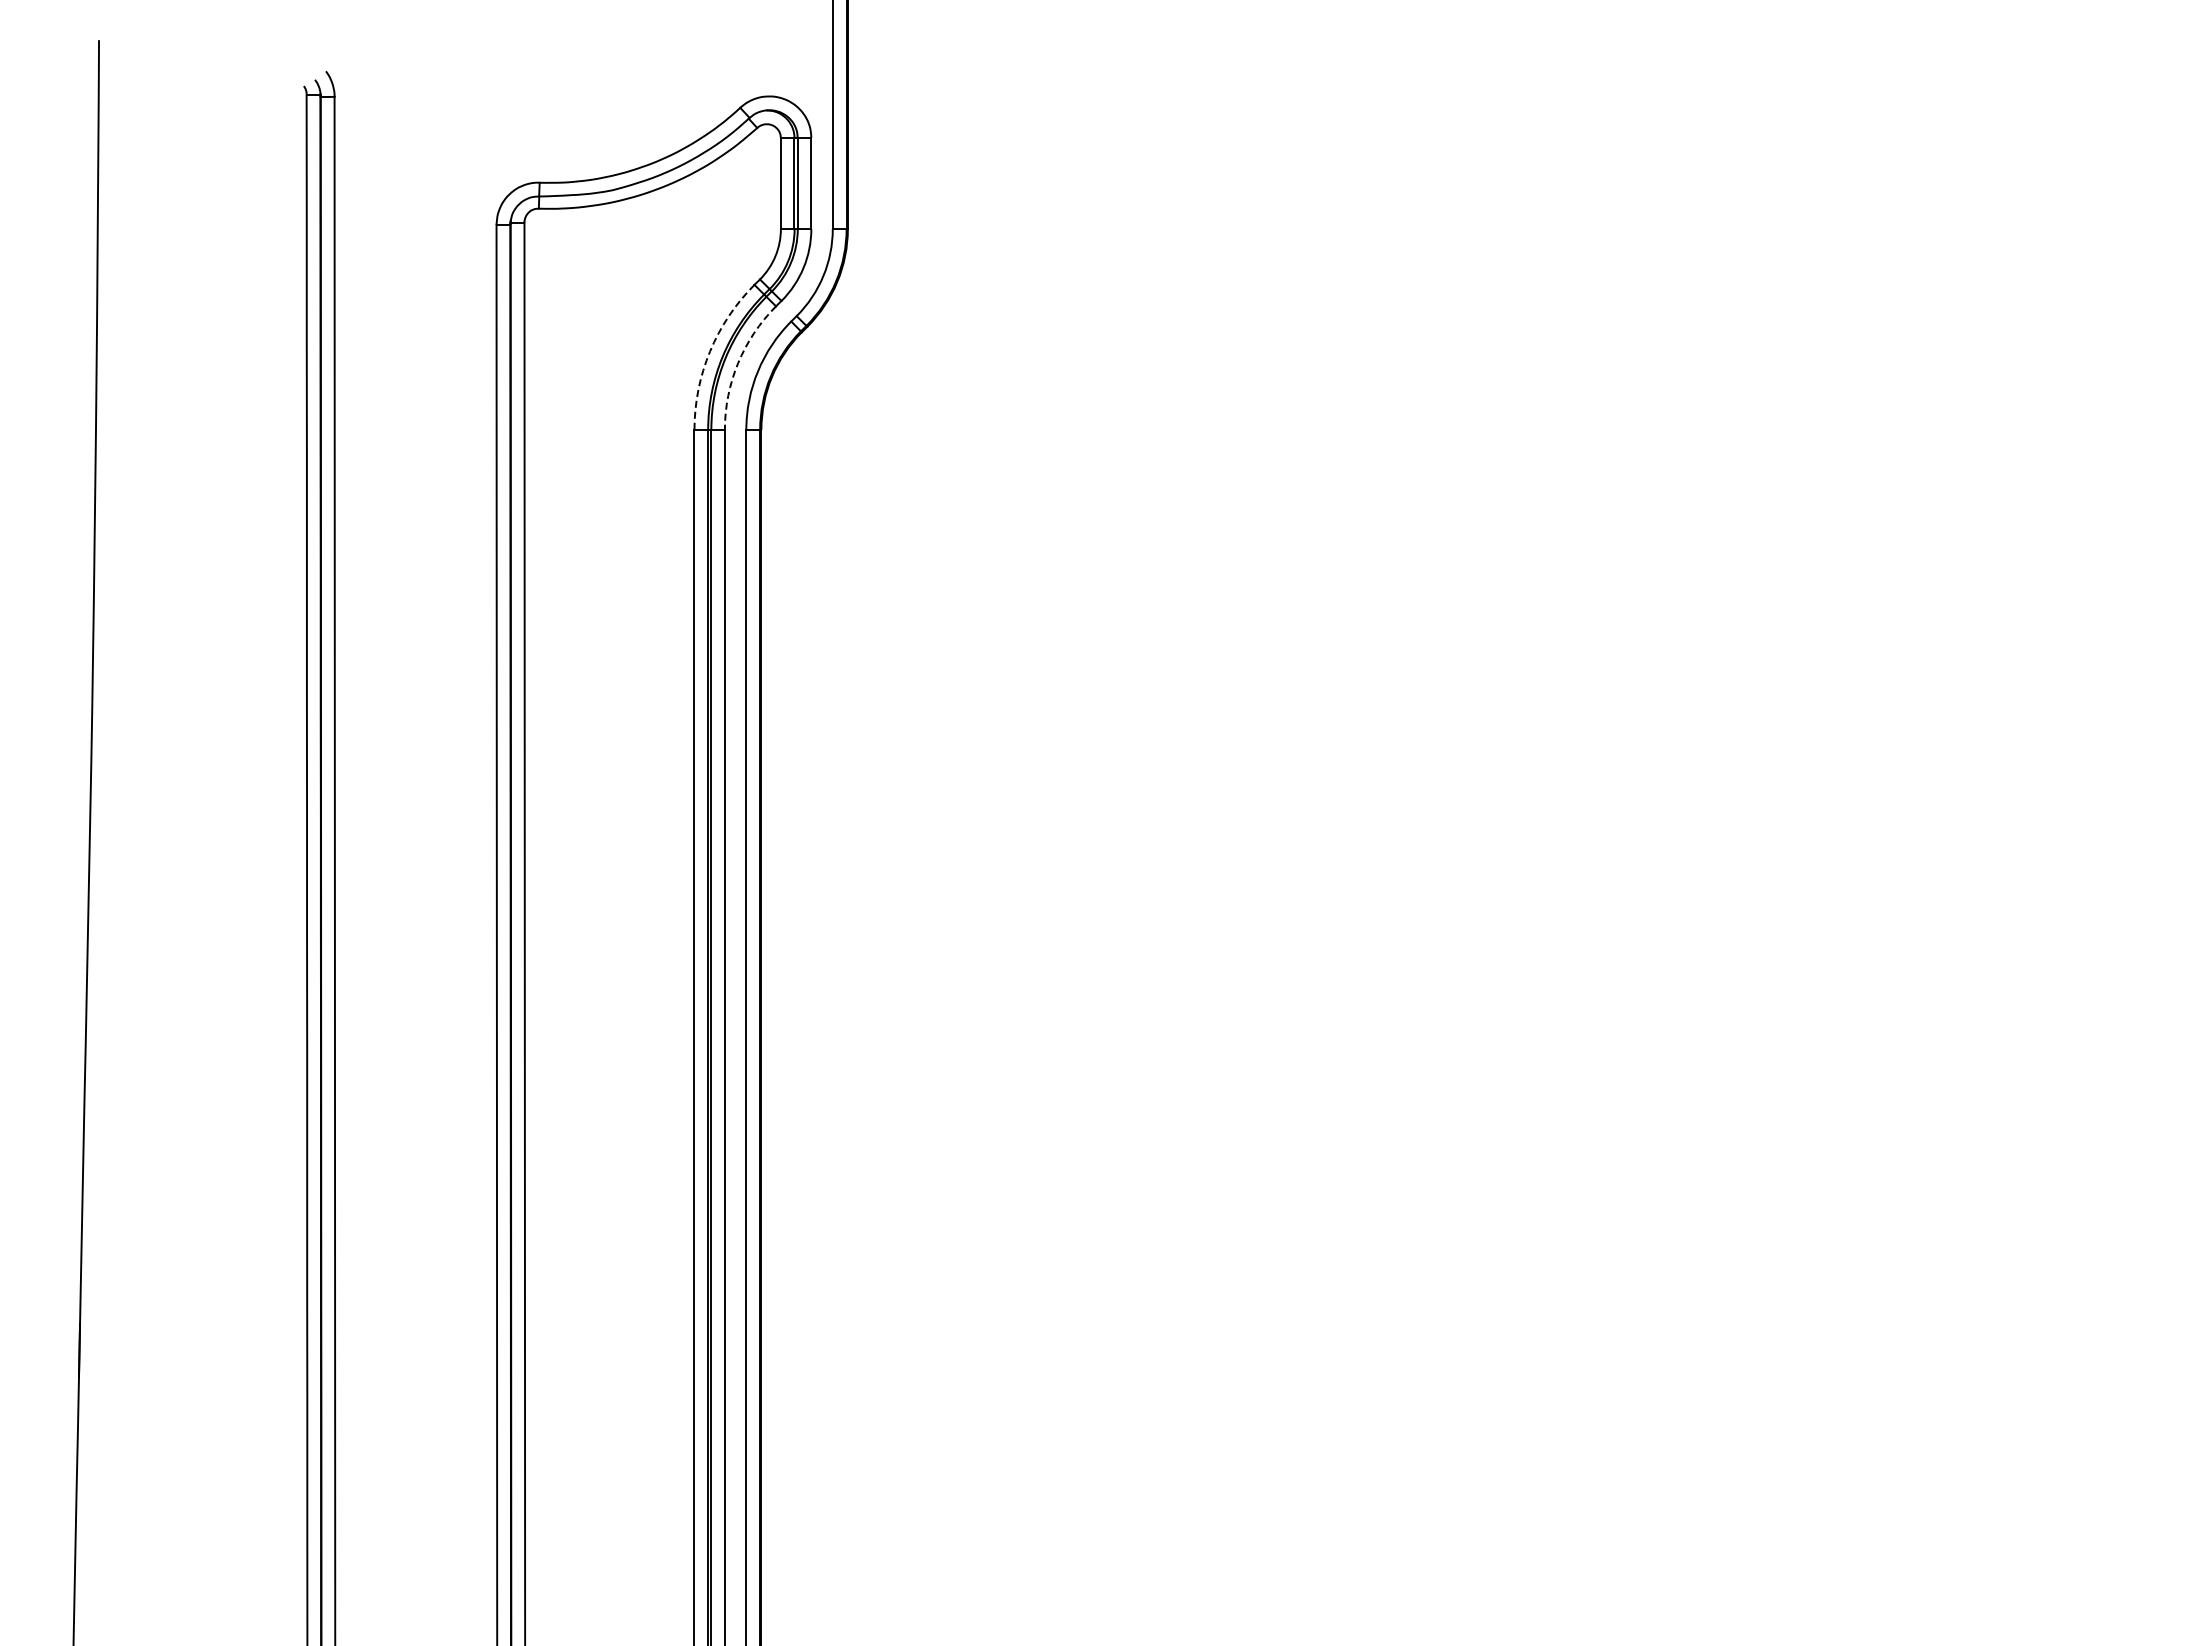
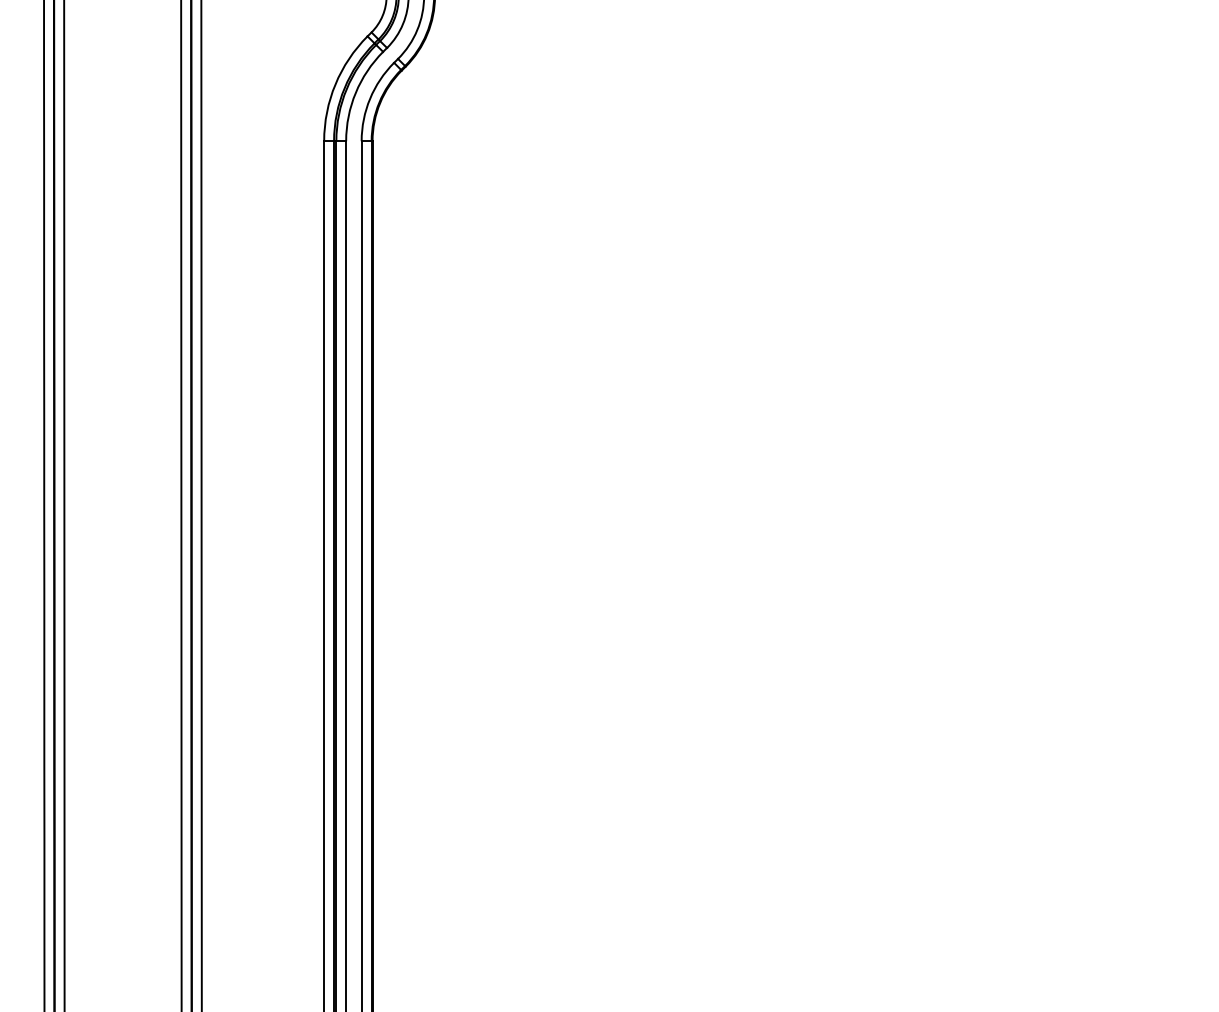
arc: (710, 351) -> (335, 84), dashed -> solid
arc: (738, 363) -> (356, 93), dashed -> solid

